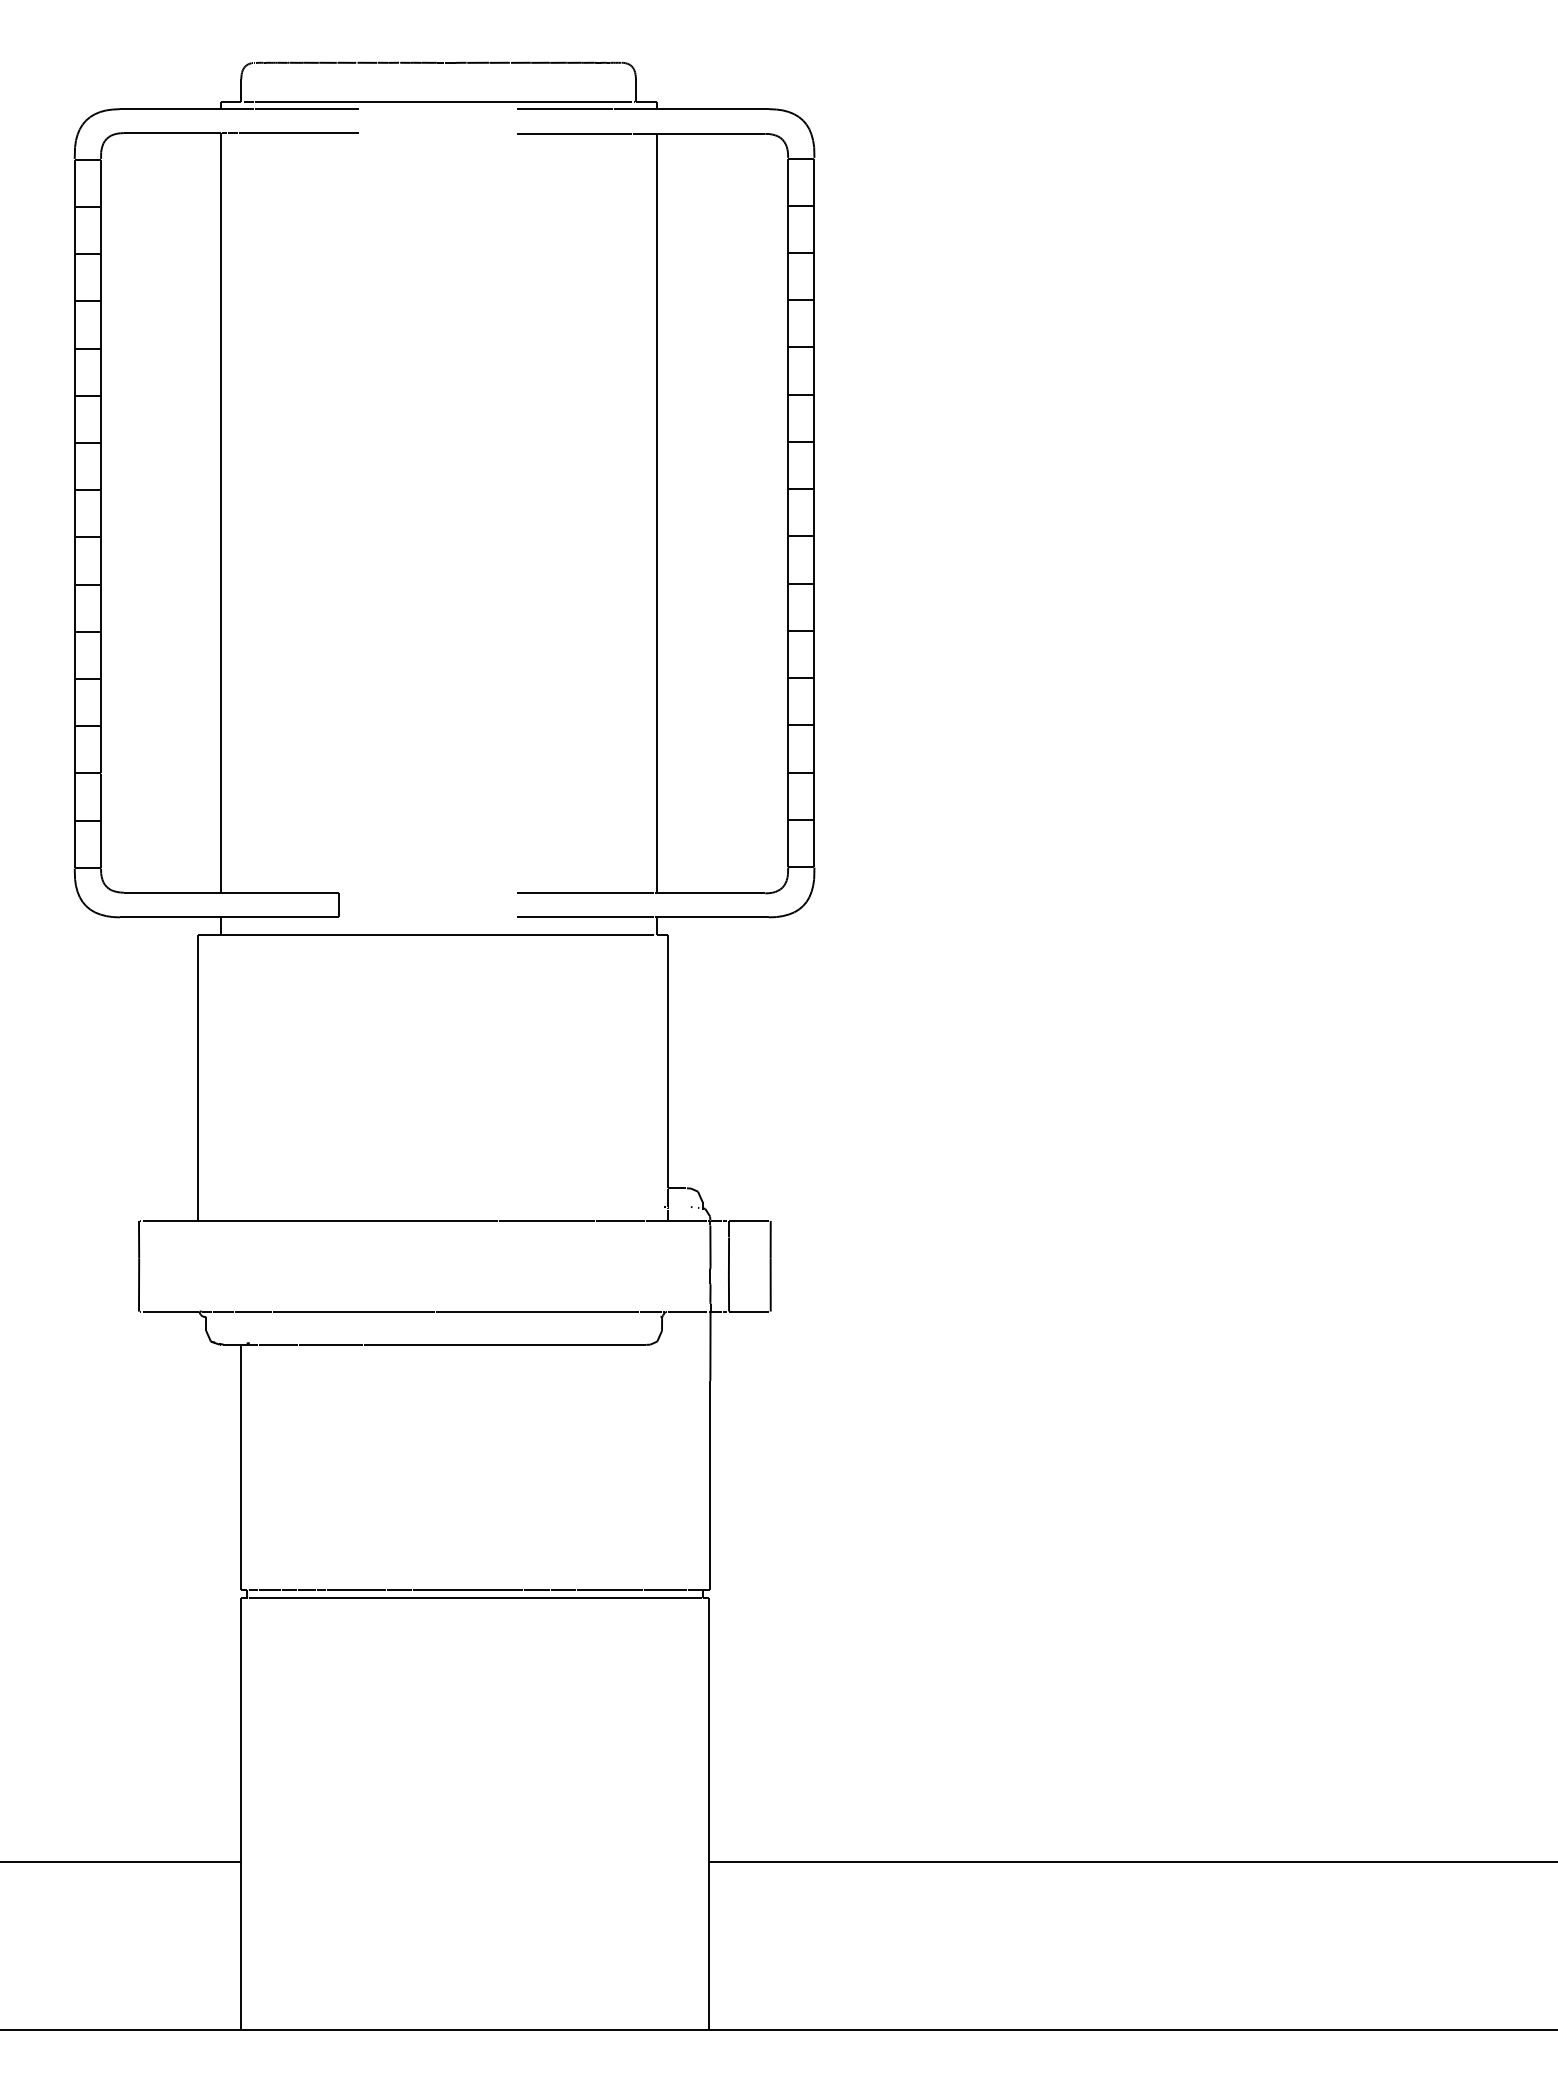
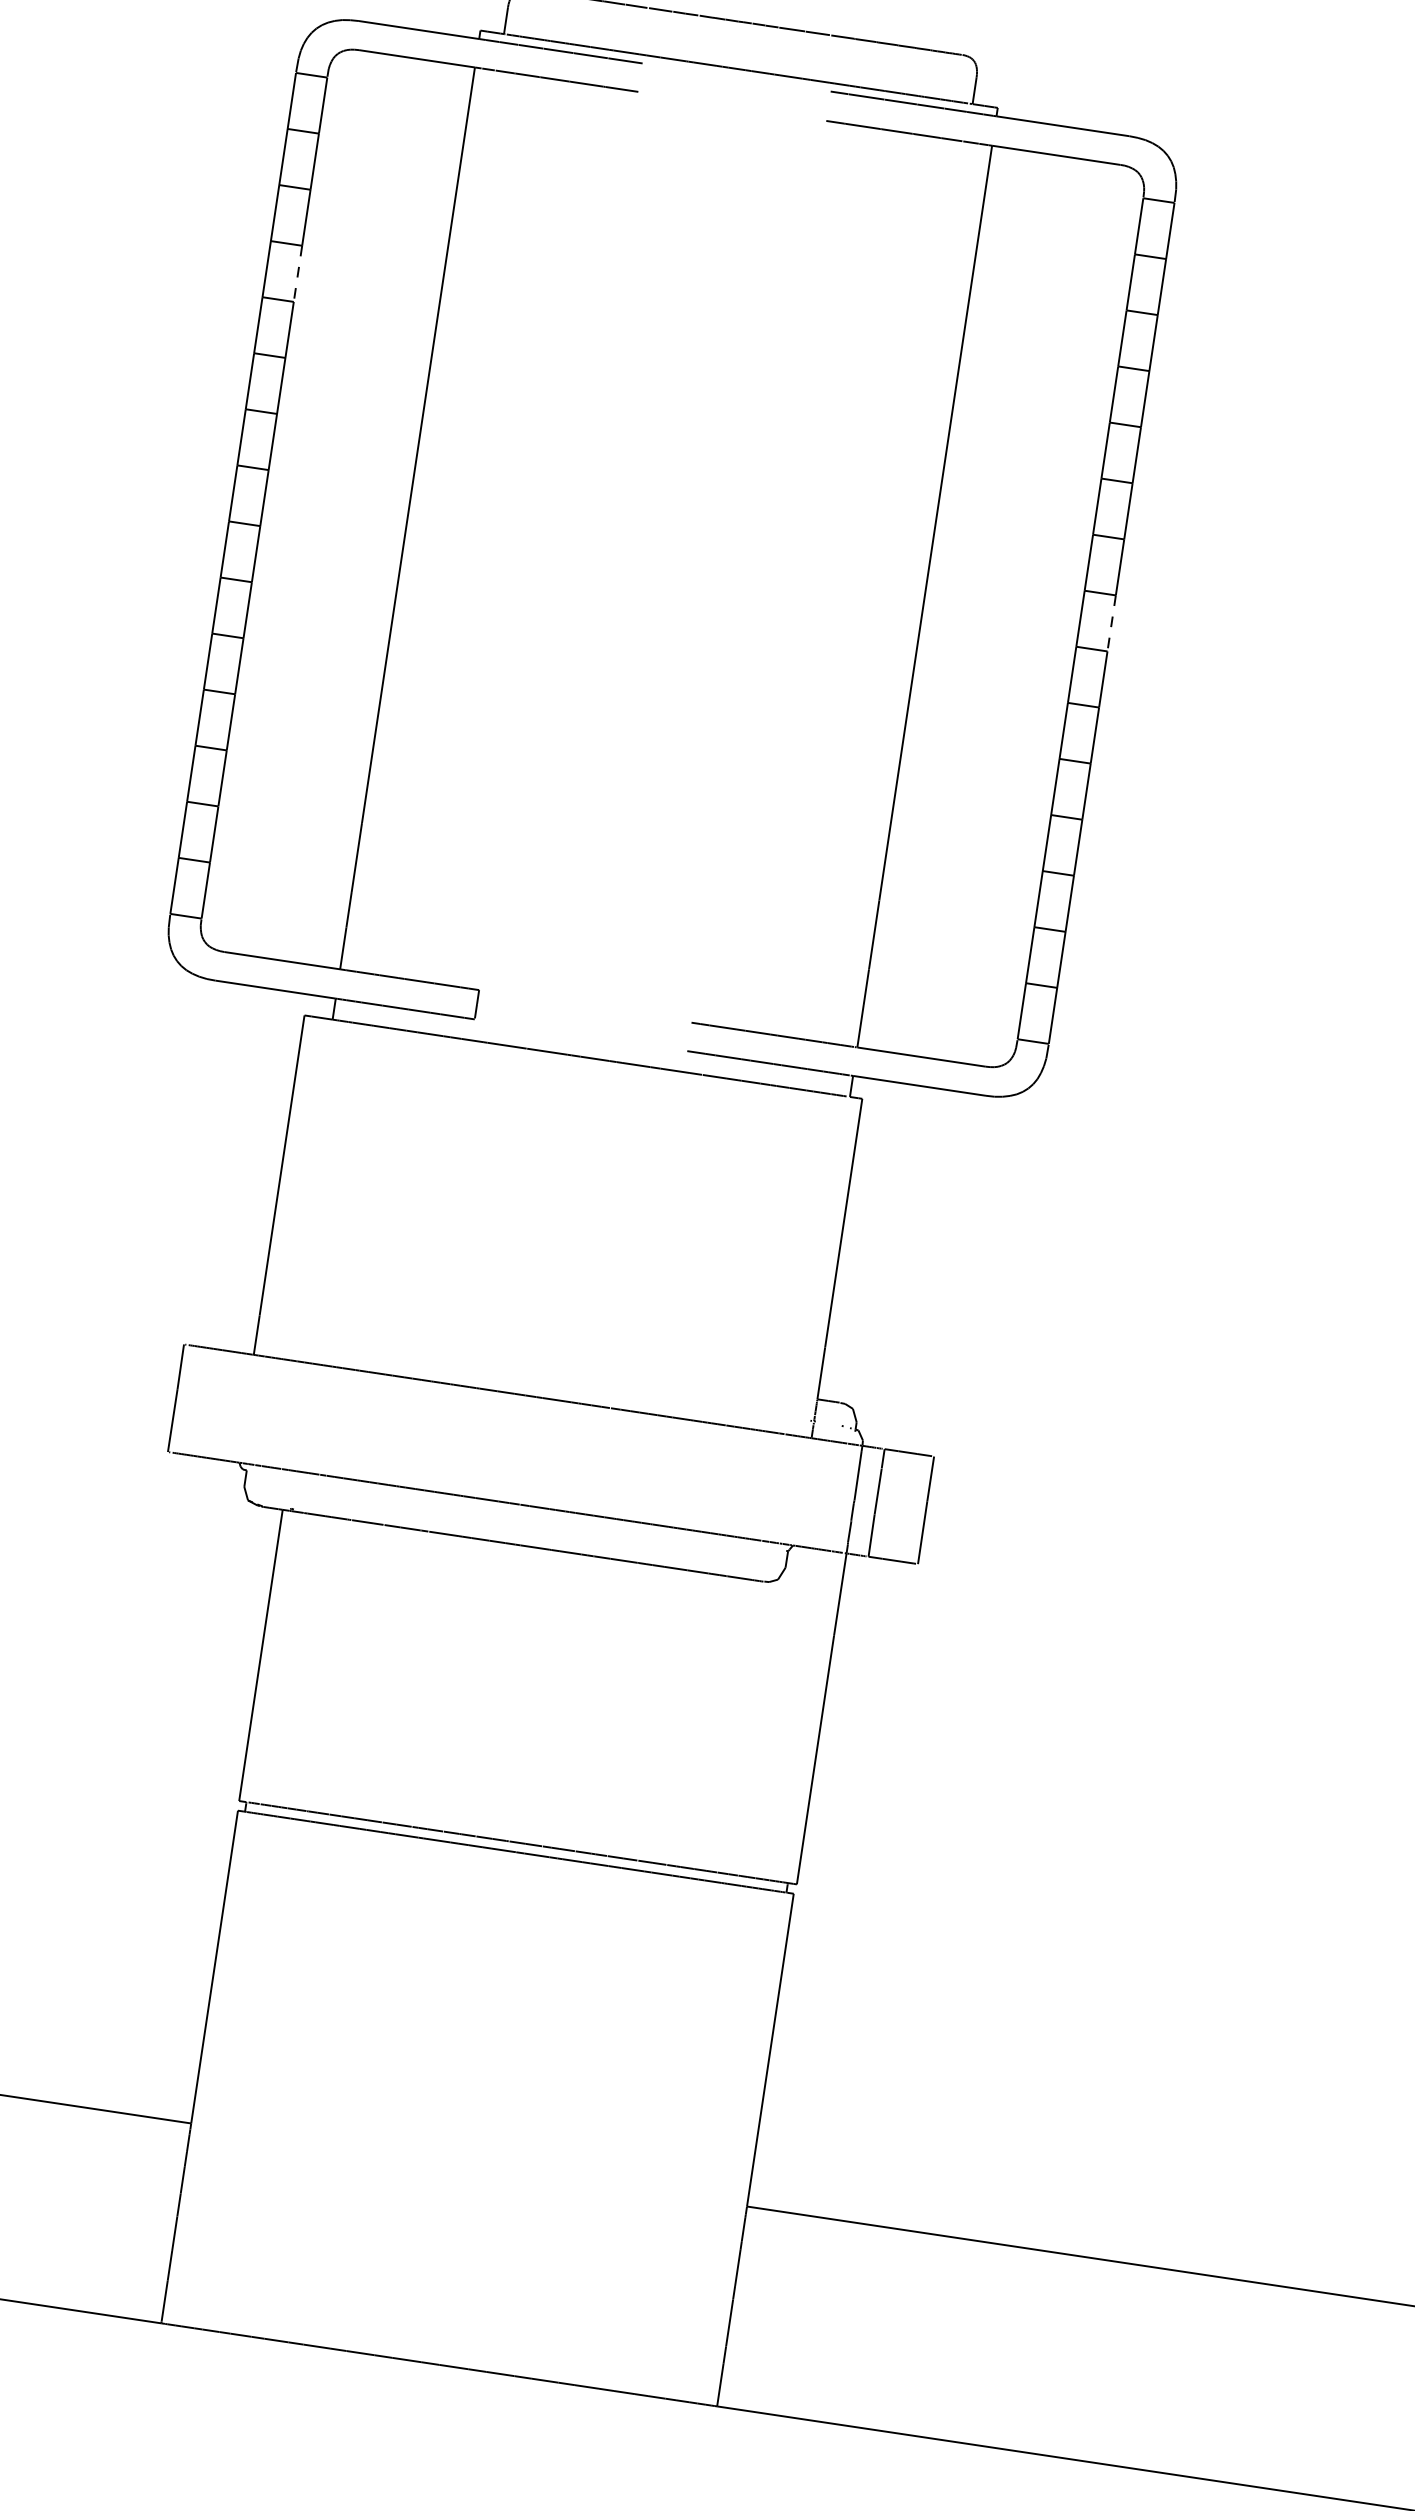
line: (101, 324) -> (298, 273), solid -> dashed
line: (814, 512) -> (1111, 623), solid -> dashed

